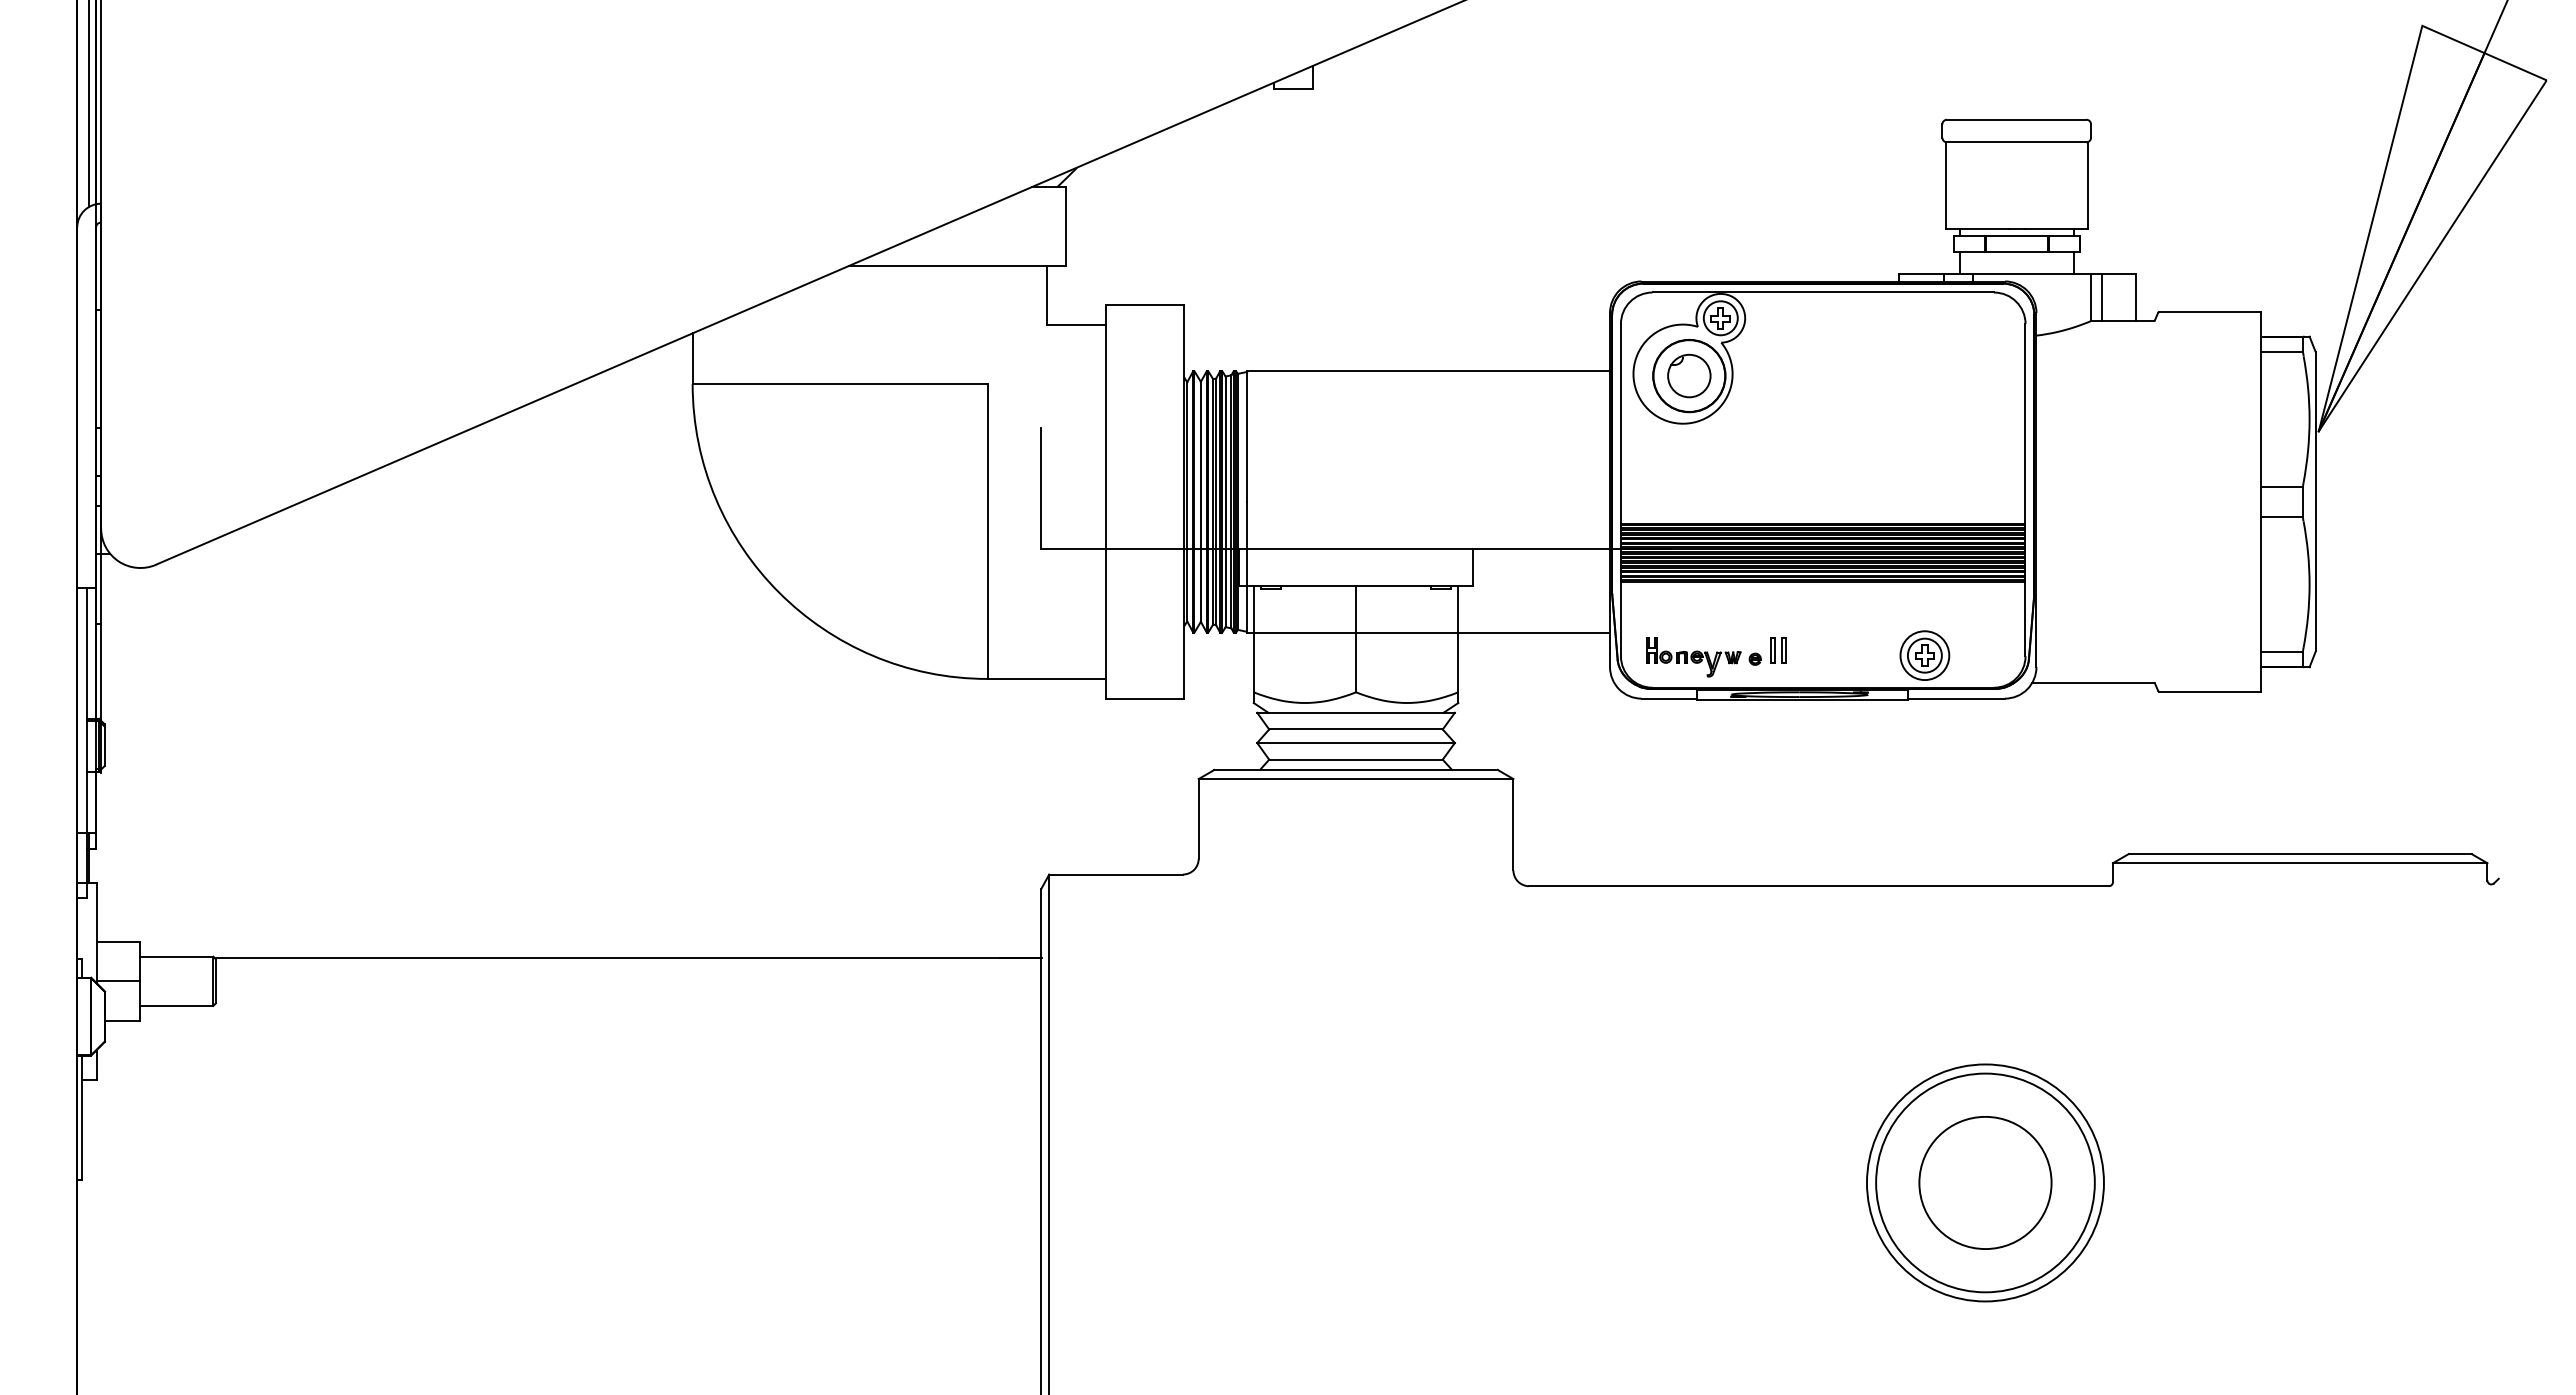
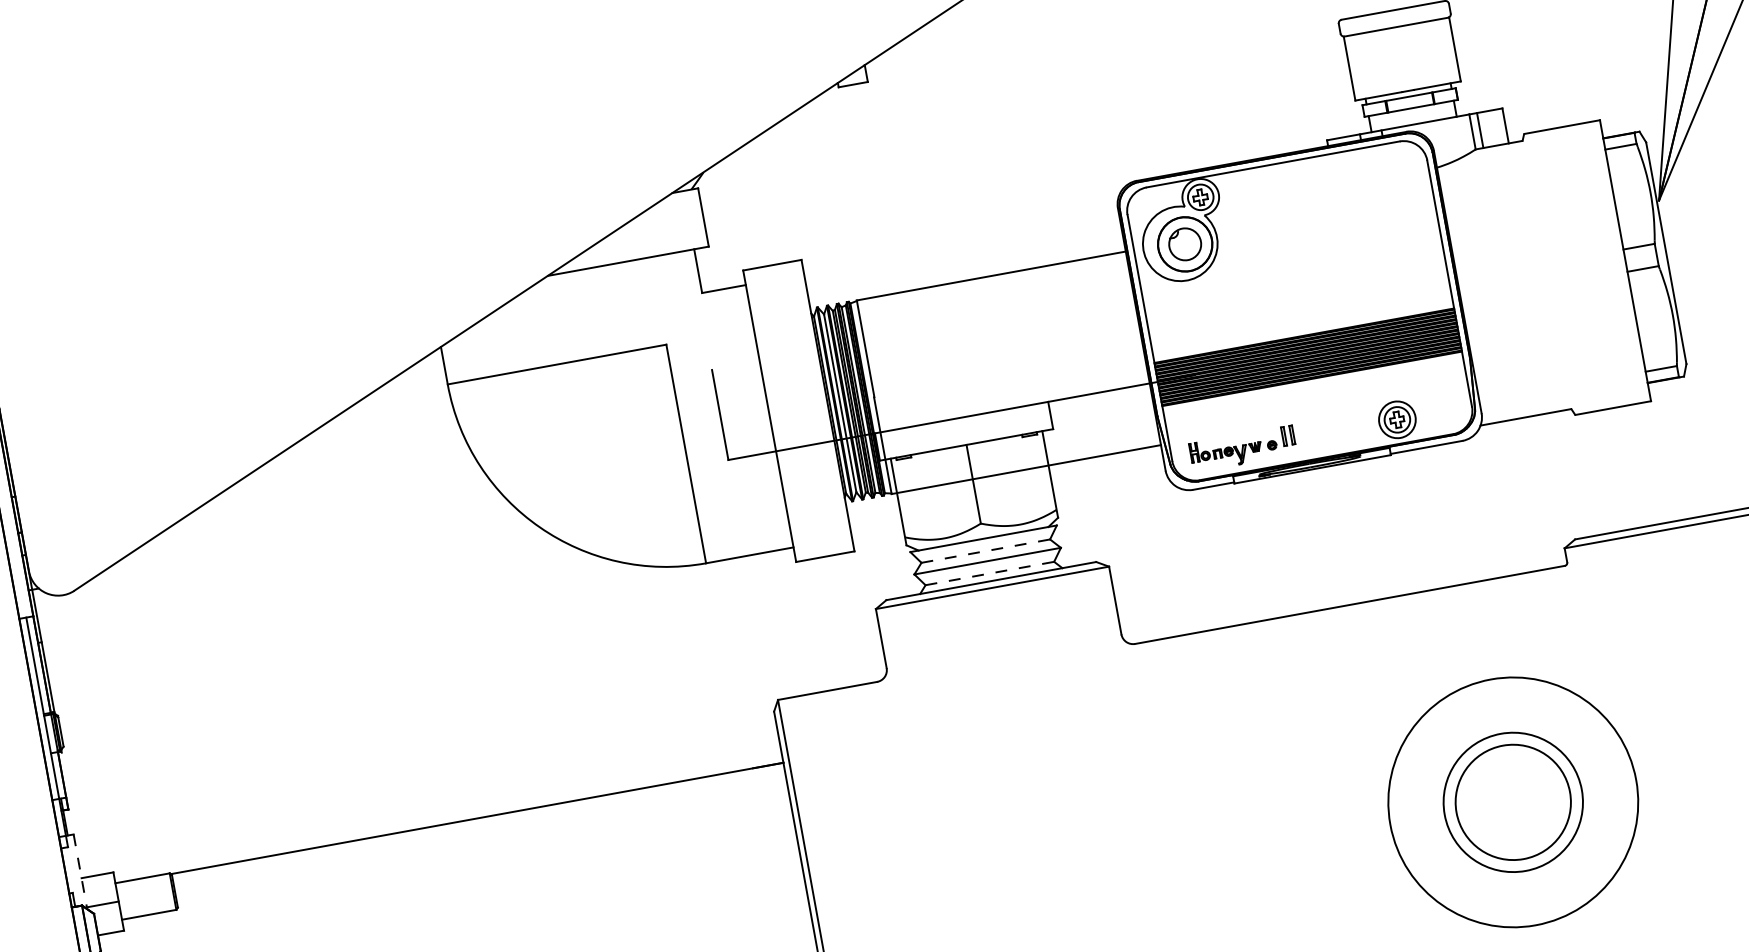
line: (1355, 729) -> (985, 551), solid -> dashed
line: (1355, 759) -> (989, 573), solid -> dashed
line: (97, 933) -> (80, 871), solid -> dashed
circle: (1984, 1182) -> (1512, 802), size x1.4
circle: (1985, 1182) -> (1513, 802), size x0.7
circle: (1985, 1182) -> (1513, 802), size x1.4

